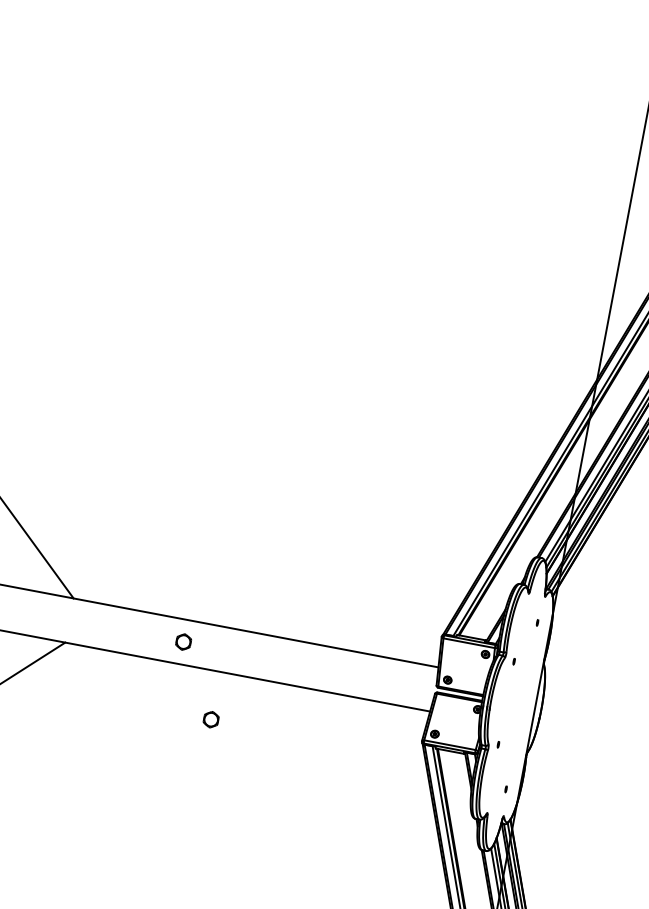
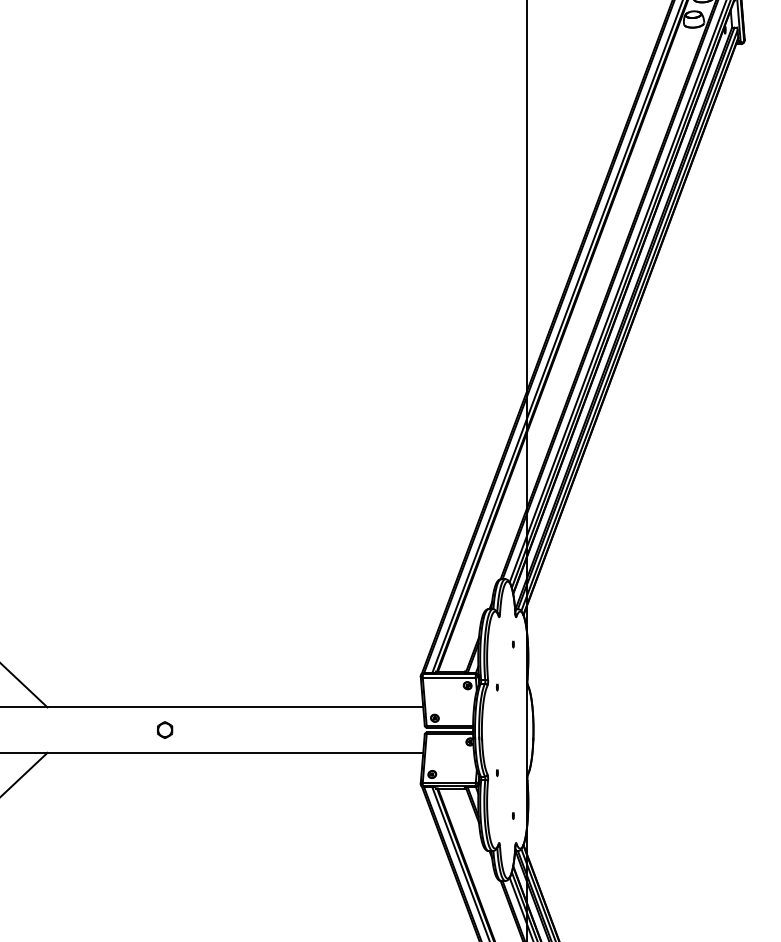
part: (211, 719) -> (207, 801), removed

